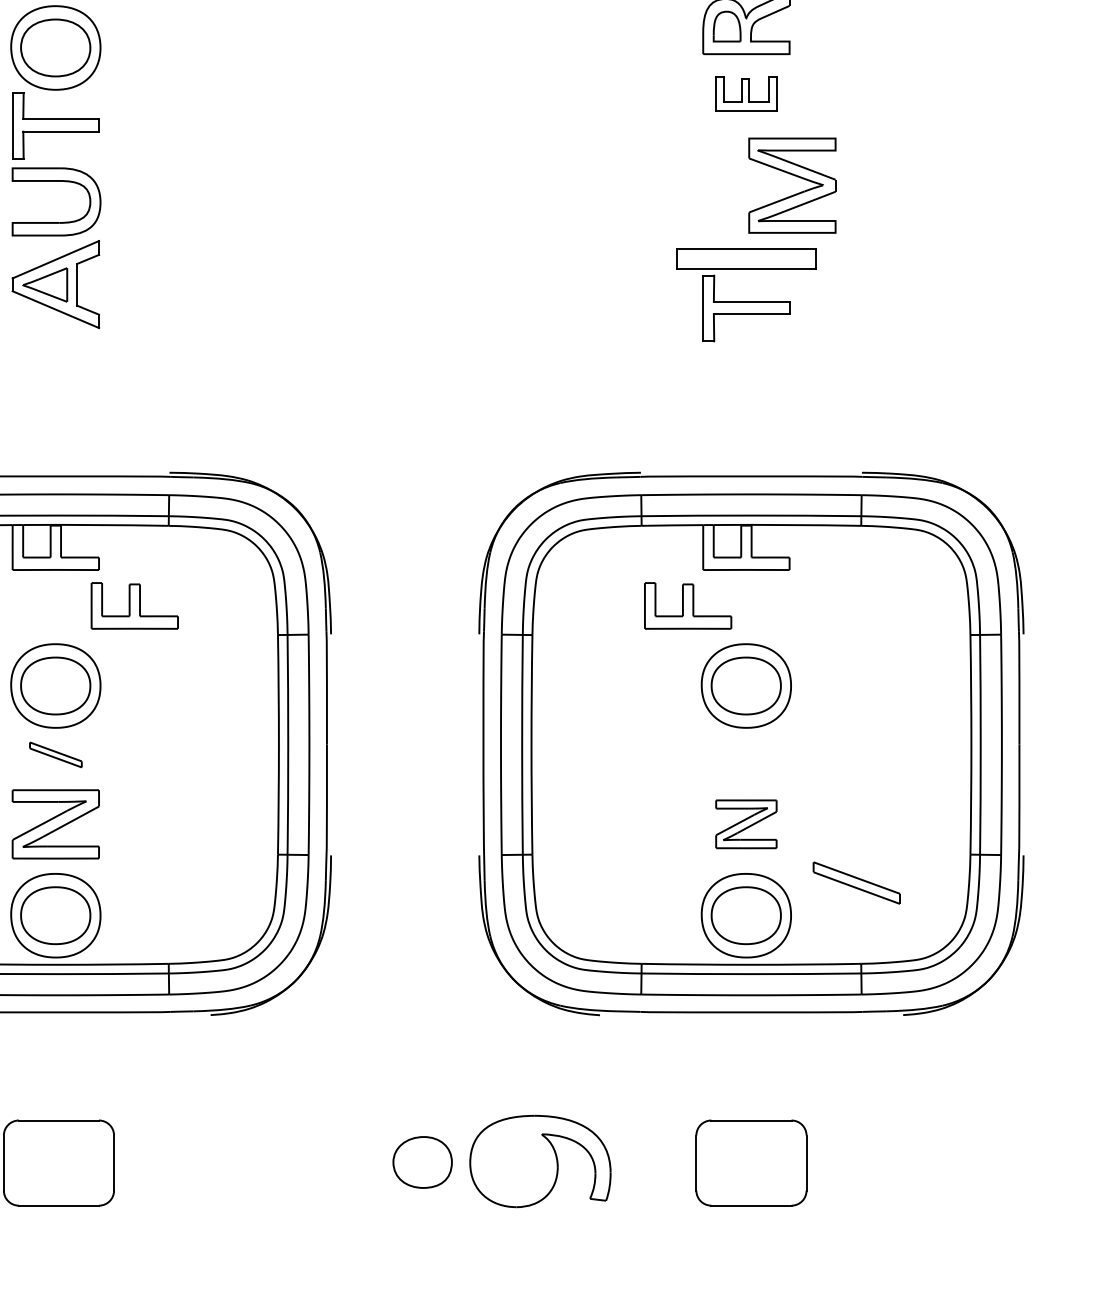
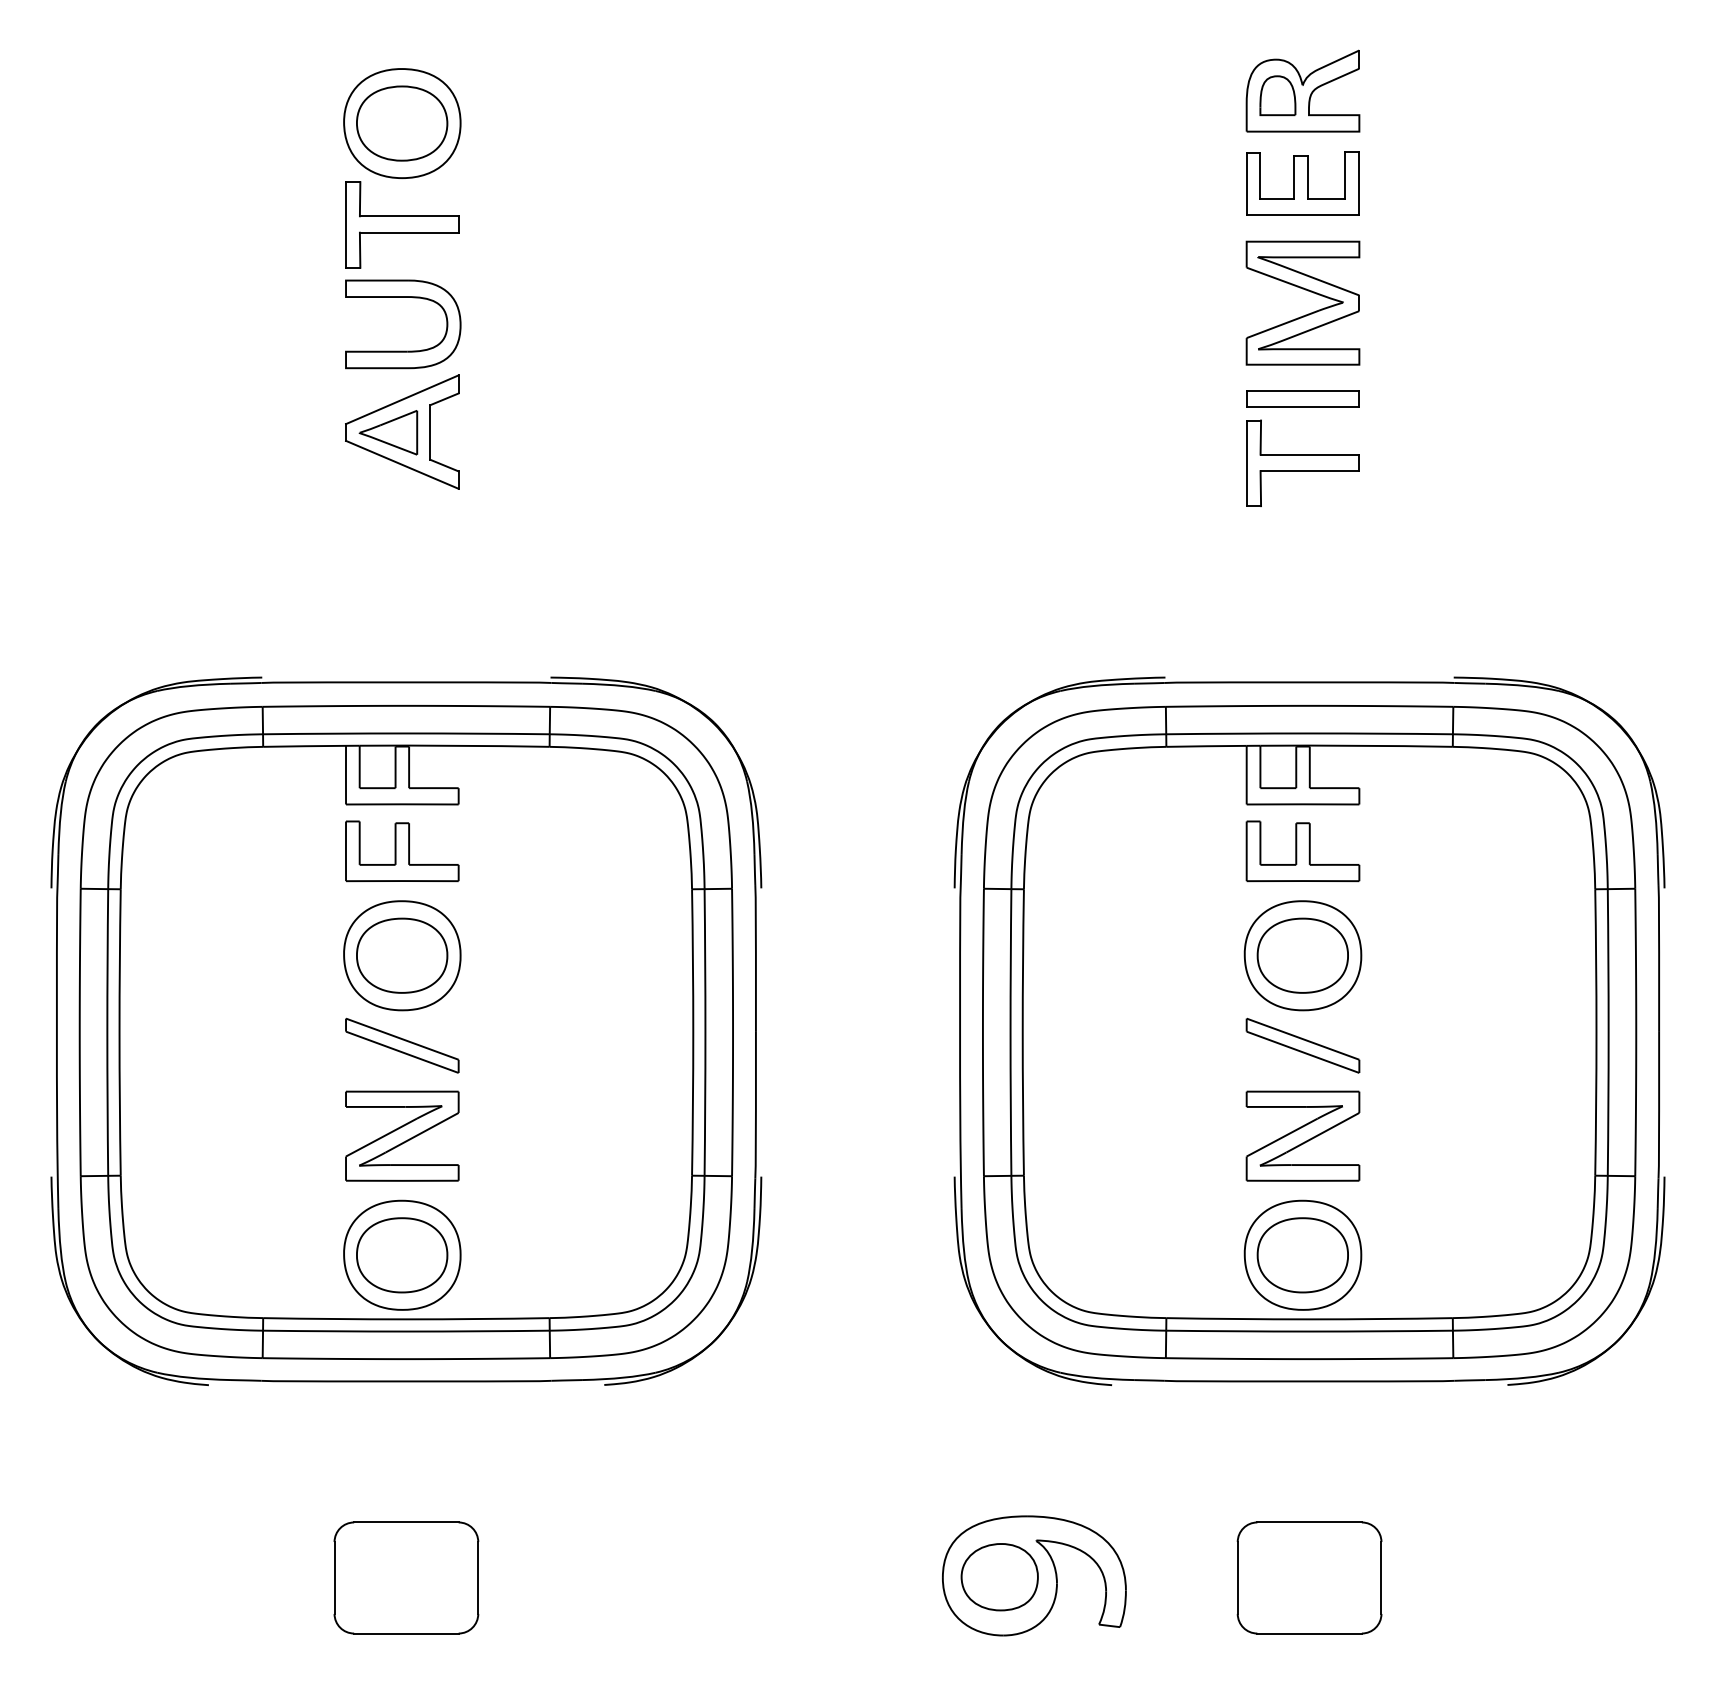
part: (746, 93) -> (1302, 183), size x1.43
part: (794, 175) -> (1305, 290), moved
part: (746, 258) -> (1302, 398), size x0.62
part: (134, 606) -> (402, 851), moved
part: (687, 606) -> (1302, 851), moved
part: (55, 754) -> (402, 1045), size x1.67
part: (746, 823) -> (1302, 1135), size x1.43
part: (856, 882) -> (1302, 1045), moved
part: (422, 1162) -> (999, 1577), moved

